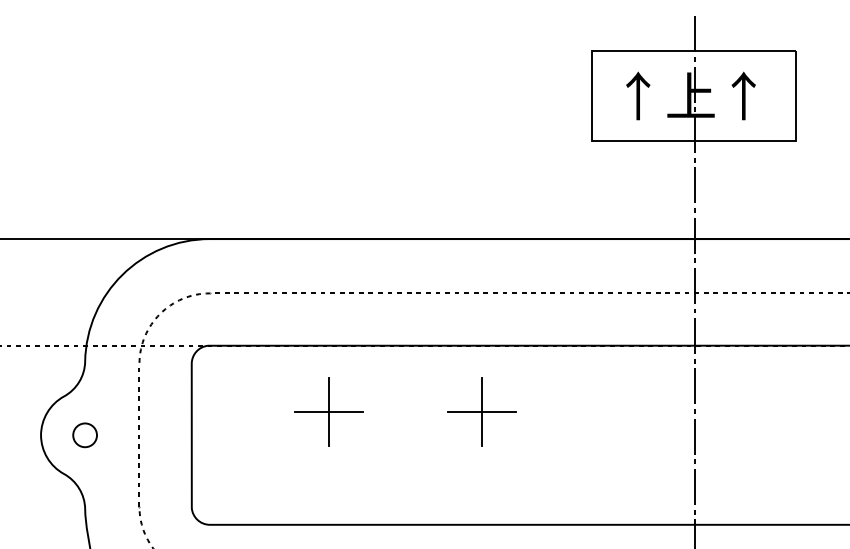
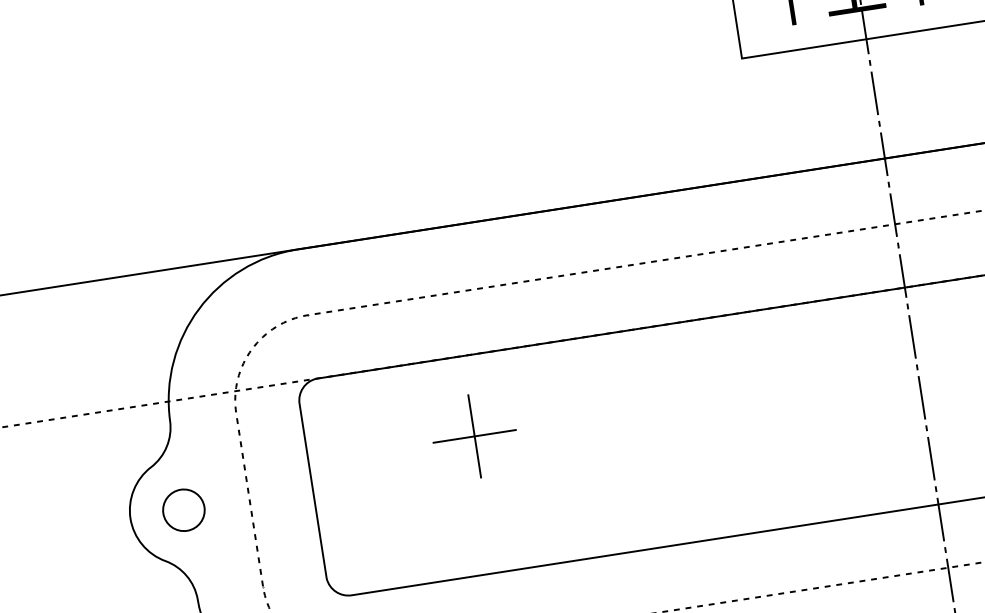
part: (481, 411) -> (659, 407), removed
part: (84, 435) -> (183, 510), size x1.43

